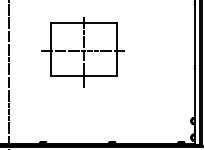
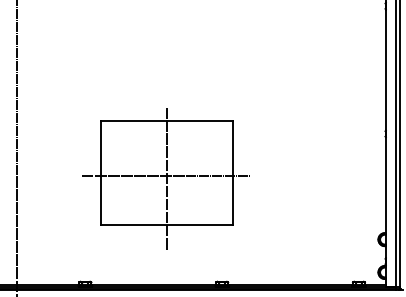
part: (82, 52) -> (163, 179), moved

